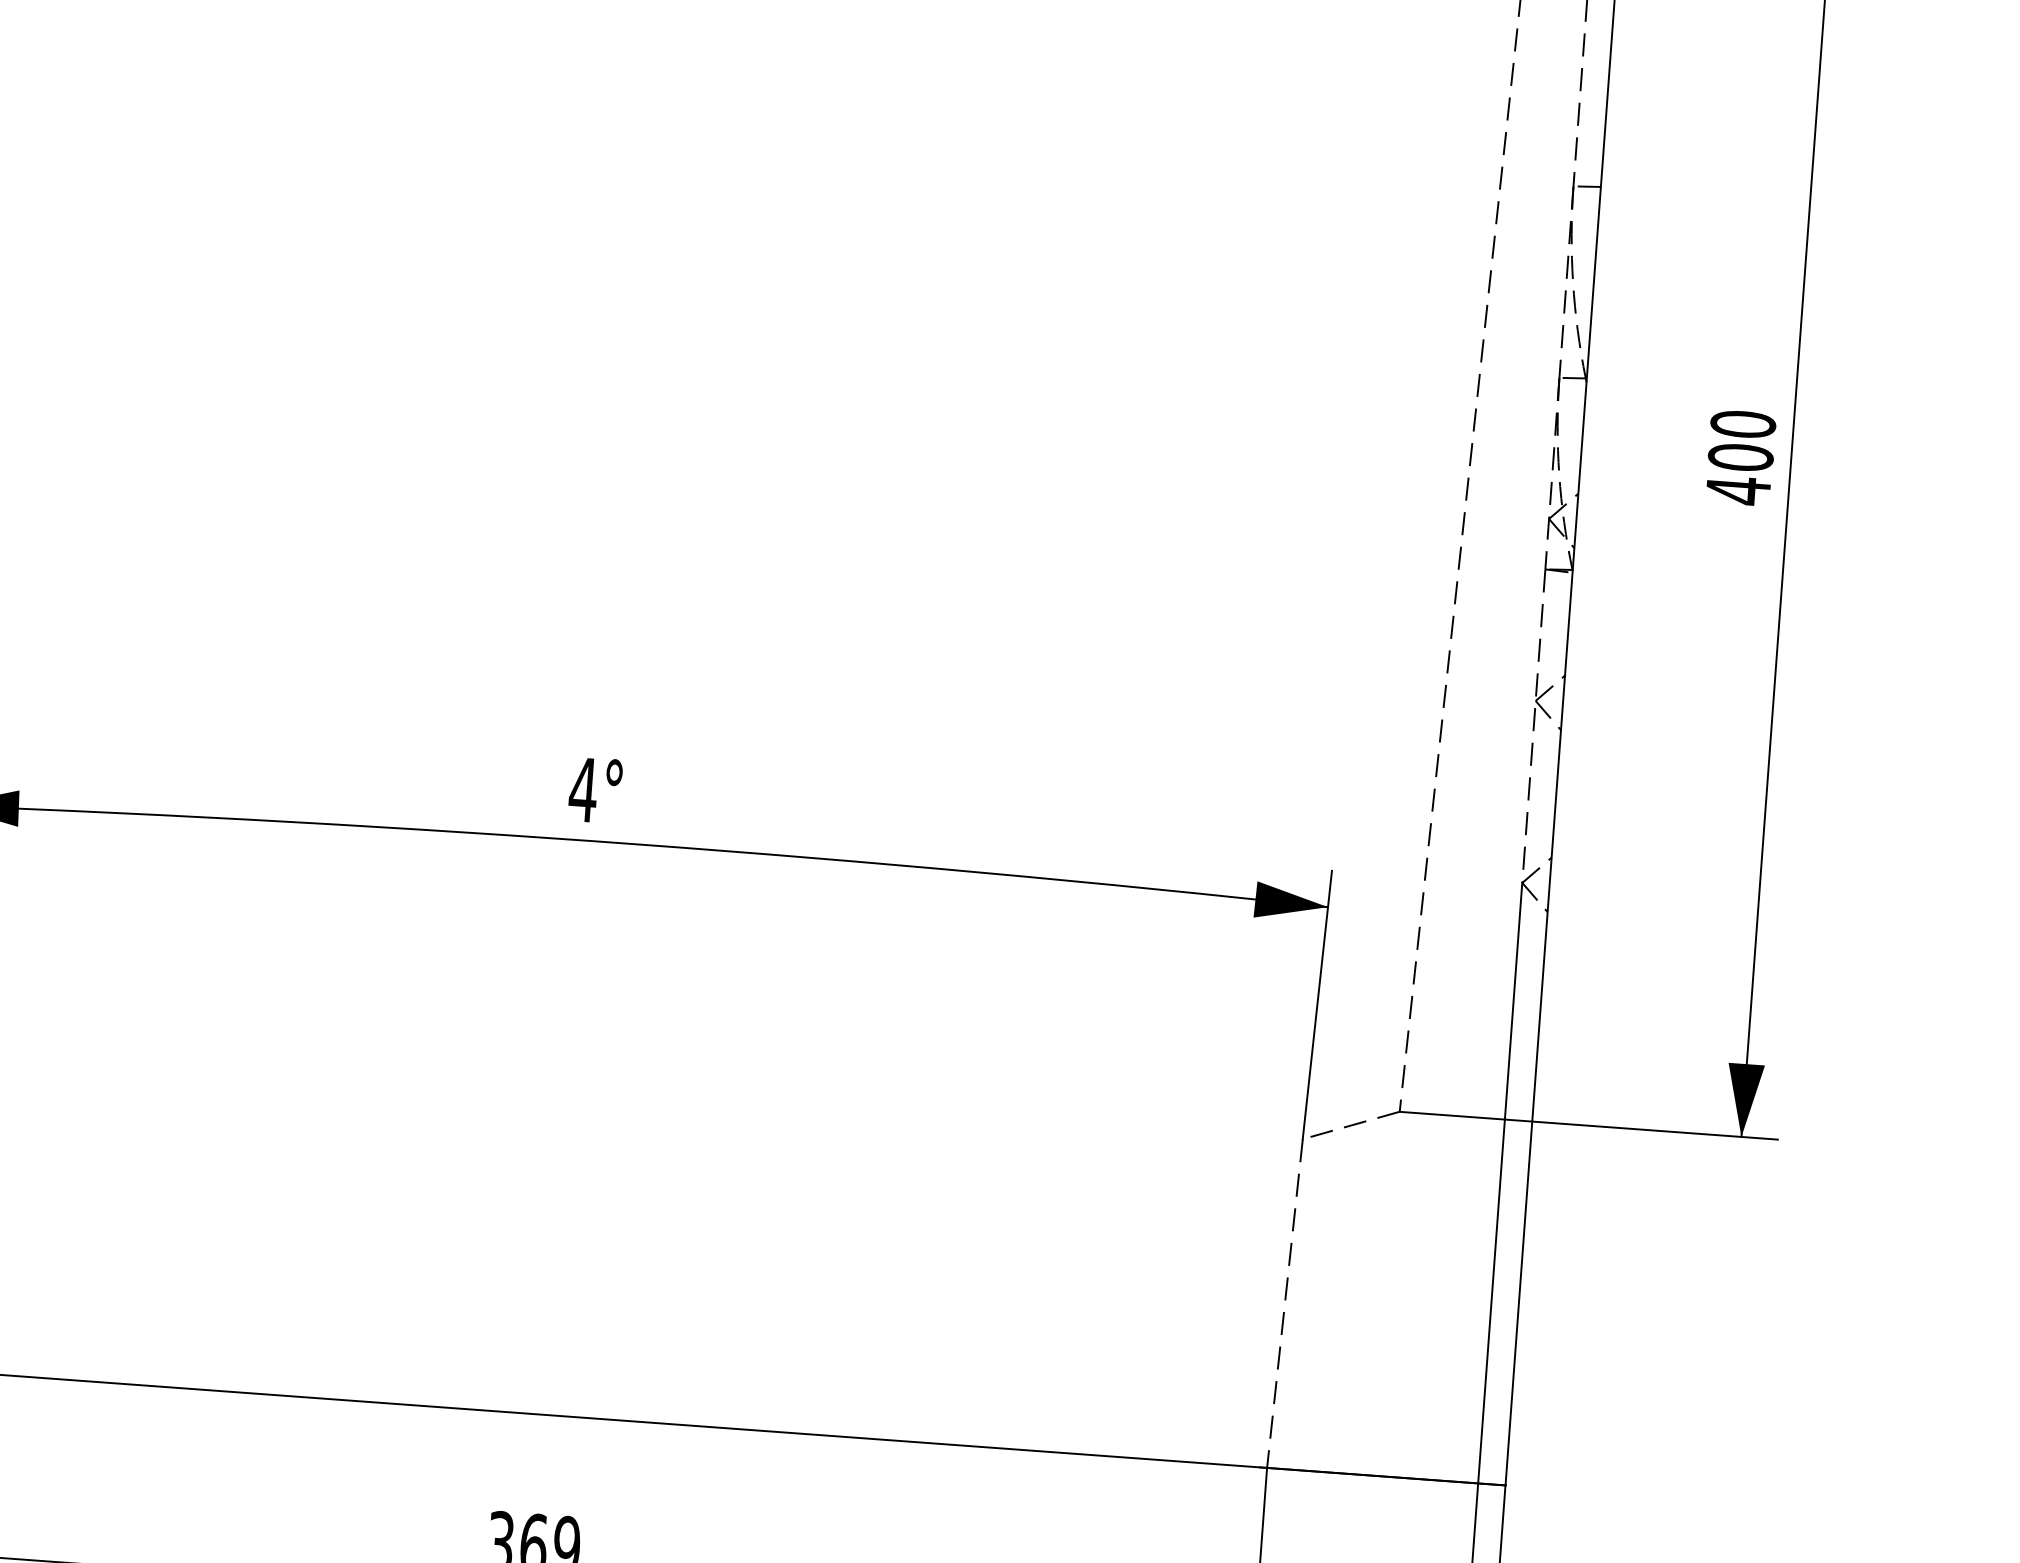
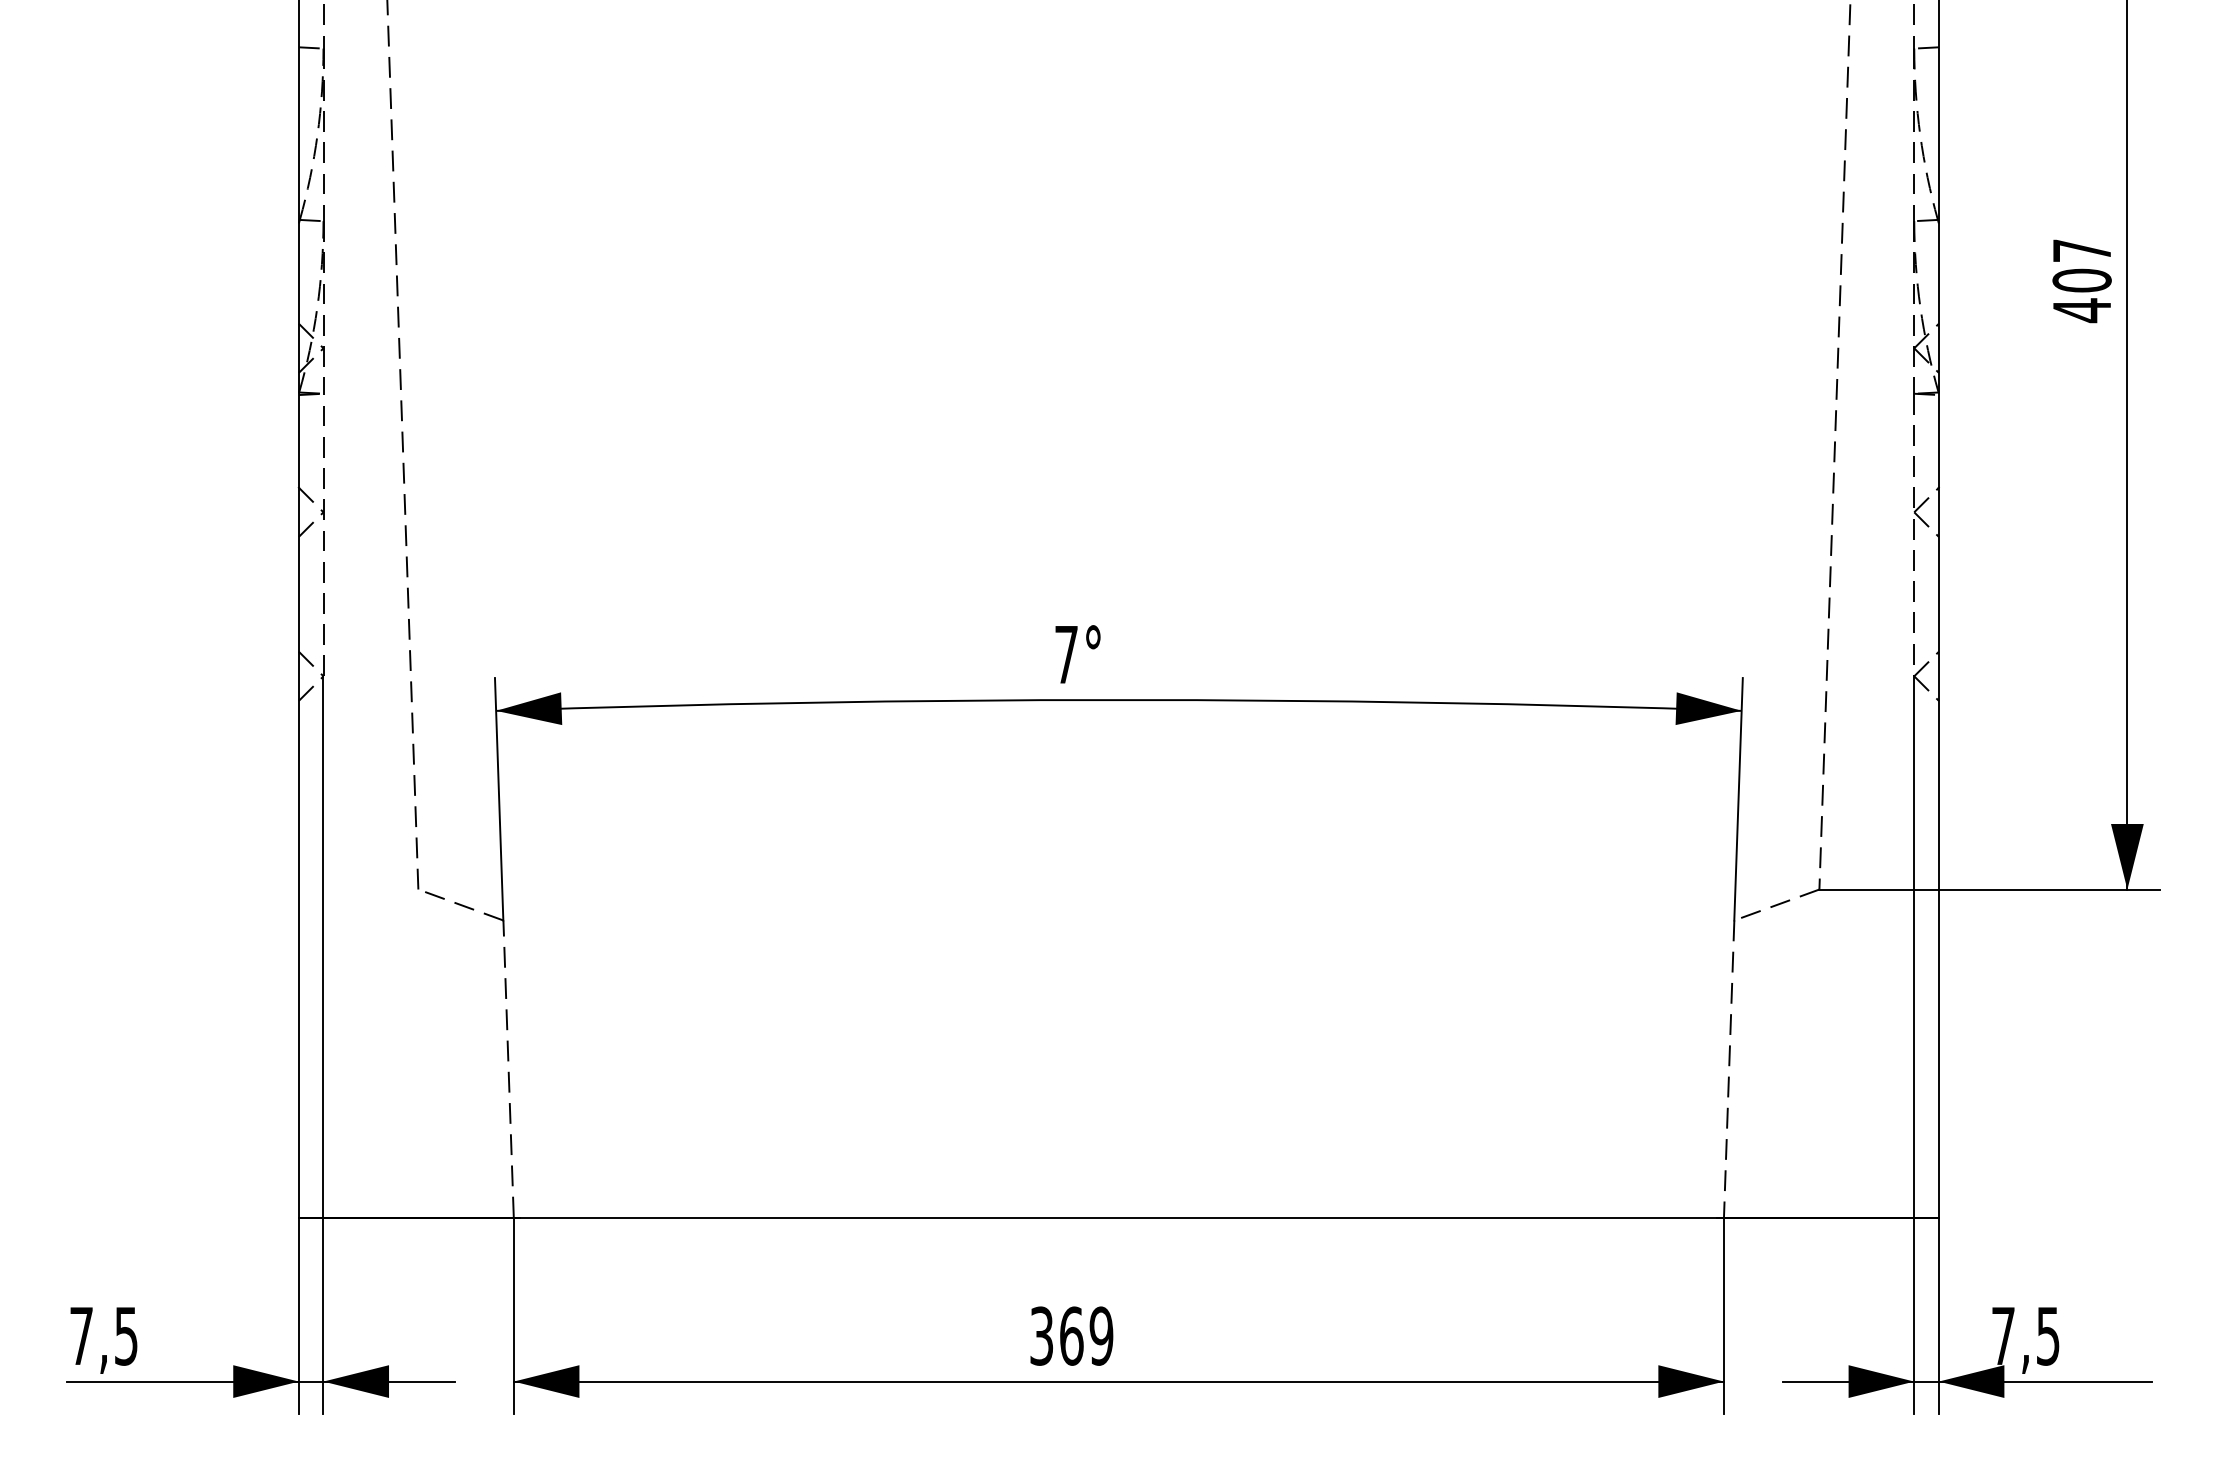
text: (1742, 424) -> (2081, 250), 400 -> 407
text: (583, 789) -> (1066, 654), 4° -> 7°

